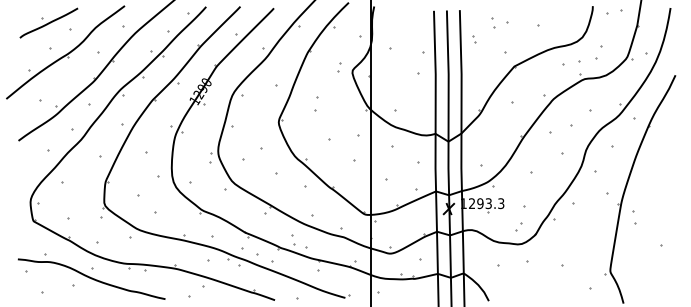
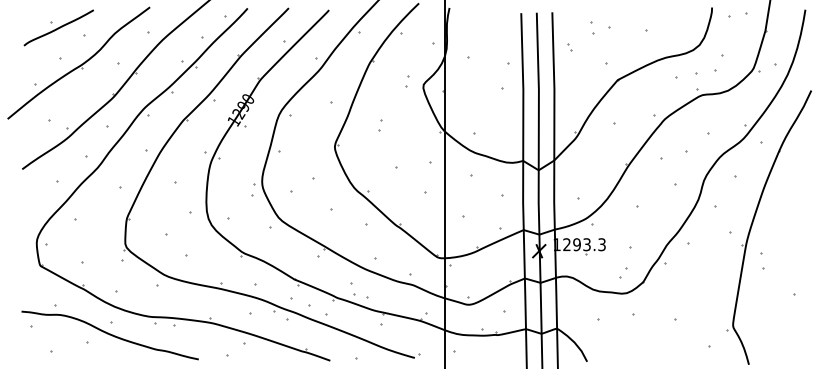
part: (316, 104) -> (380, 125), size x0.62

